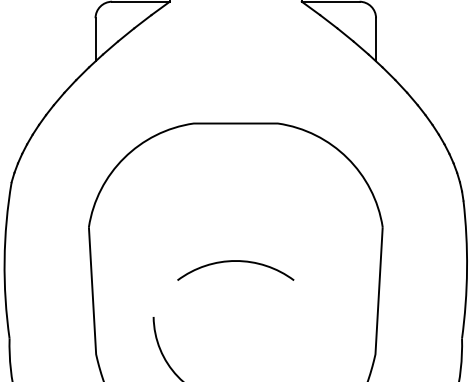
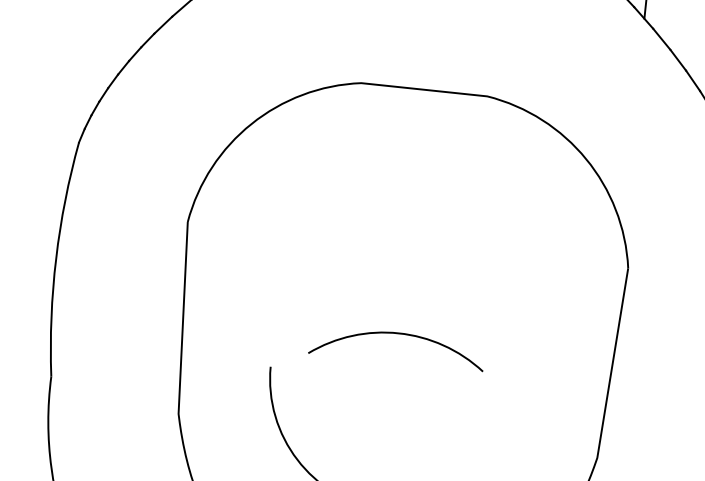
arc: (235, 261) -> (398, 334), moved

